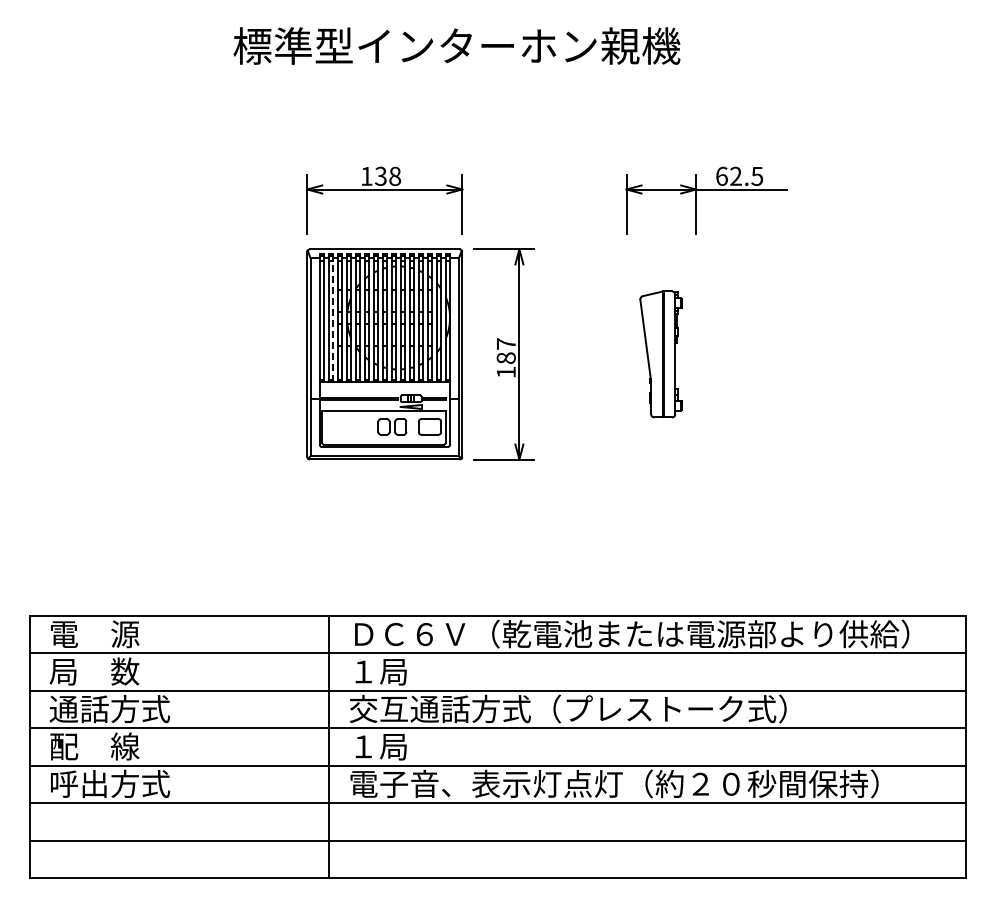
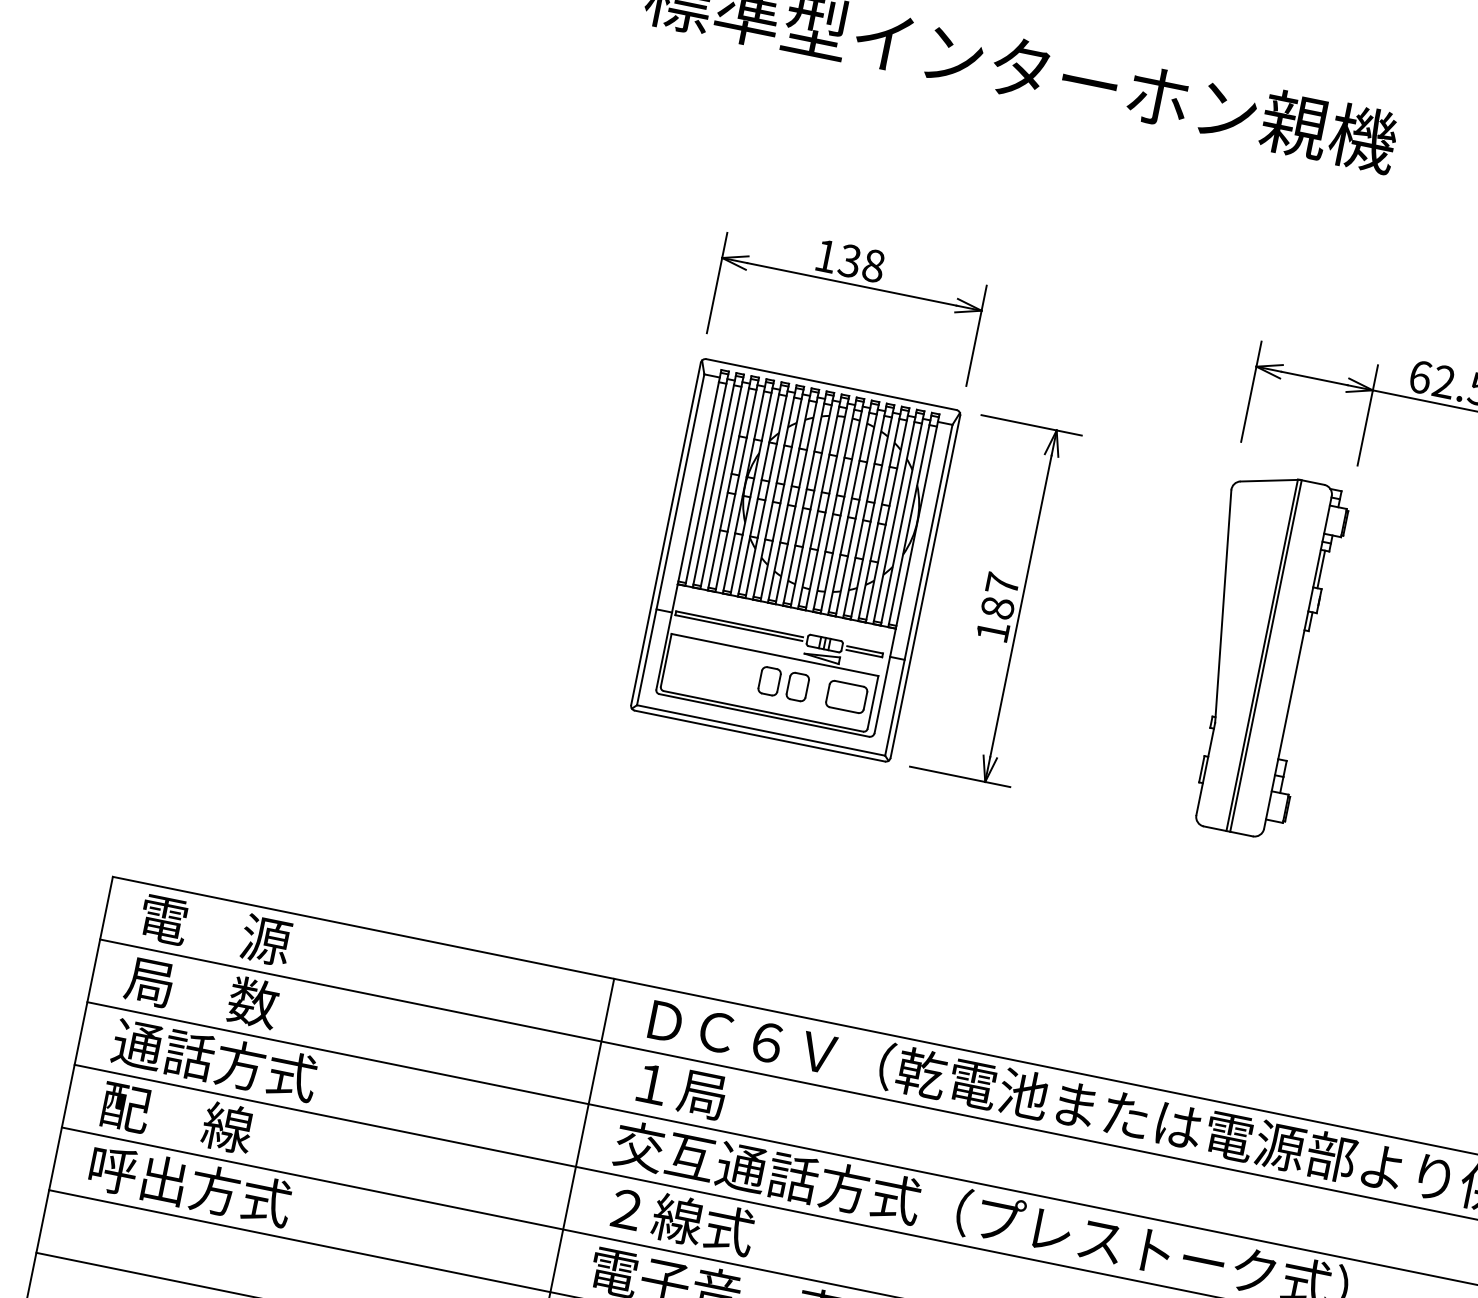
line: (333, 318) -> (722, 482), dashed -> solid
part: (660, 354) -> (1257, 654), size x1.67
text: (396, 746) -> (681, 1220), １局 -> ２線式

